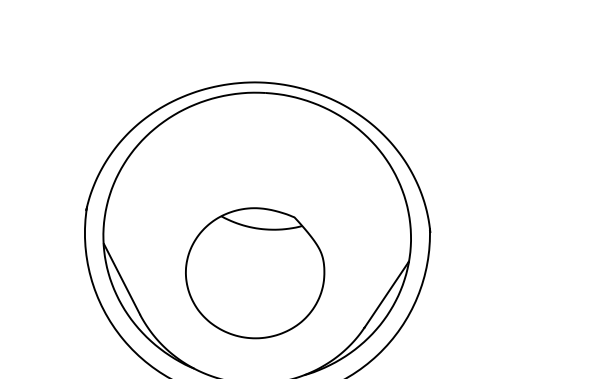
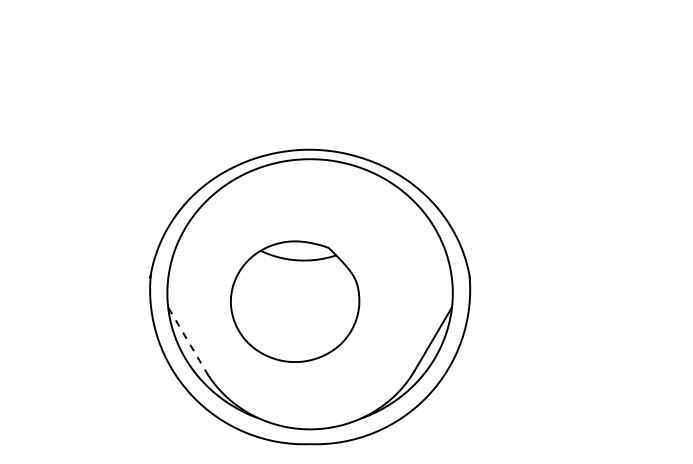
part: (255, 273) -> (295, 301), moved
line: (122, 279) -> (187, 339), solid -> dashed

